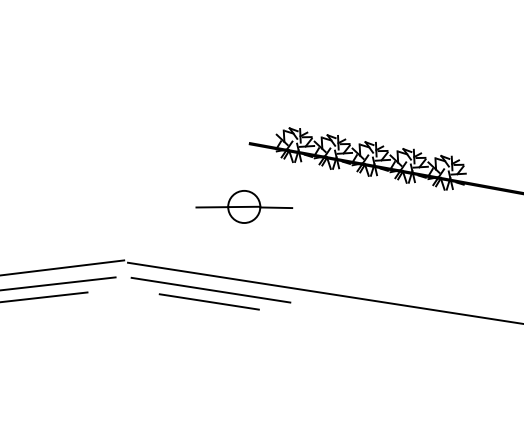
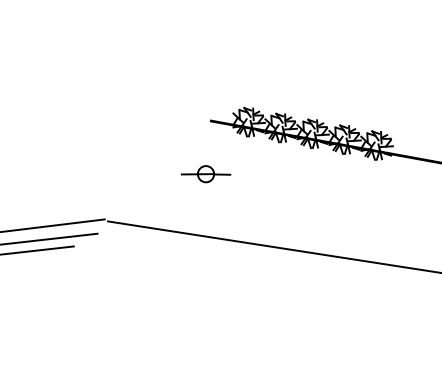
part: (243, 205) -> (205, 173), size x0.6
line: (210, 290) -> (177, 244), removed
line: (209, 300) -> (176, 253), removed

